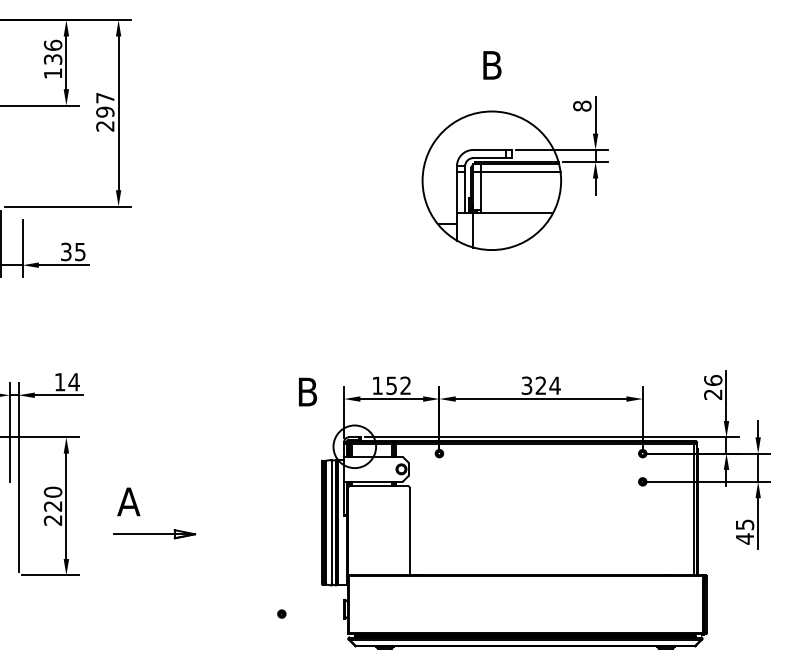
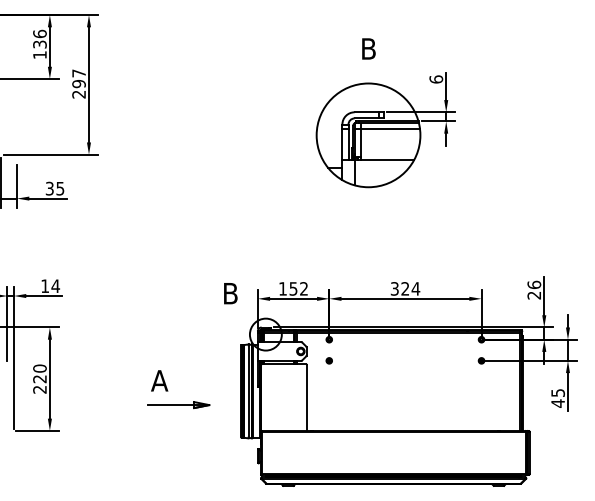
text: (581, 106) -> (435, 79), 8 -> 6
part: (140, 514) -> (168, 390), moved
part: (280, 613) -> (328, 360), moved

